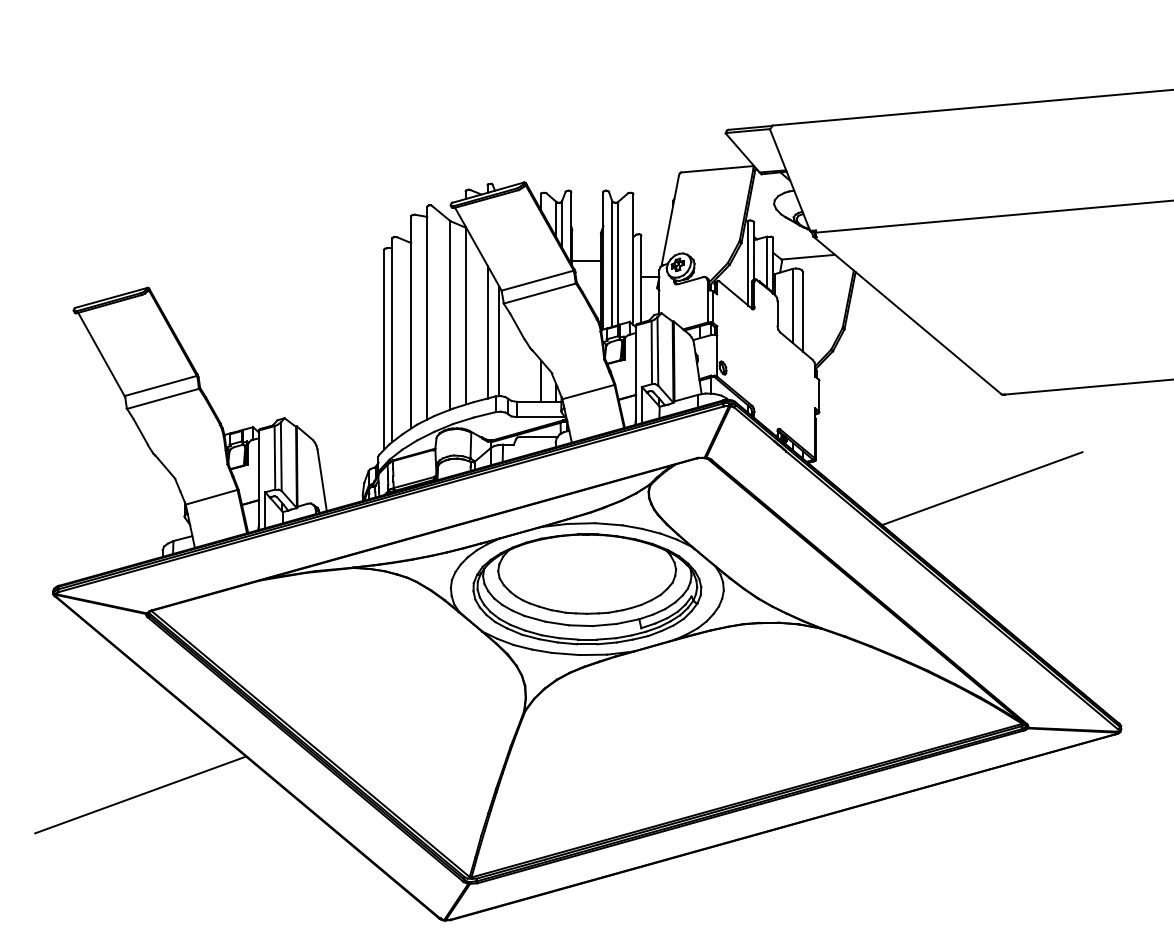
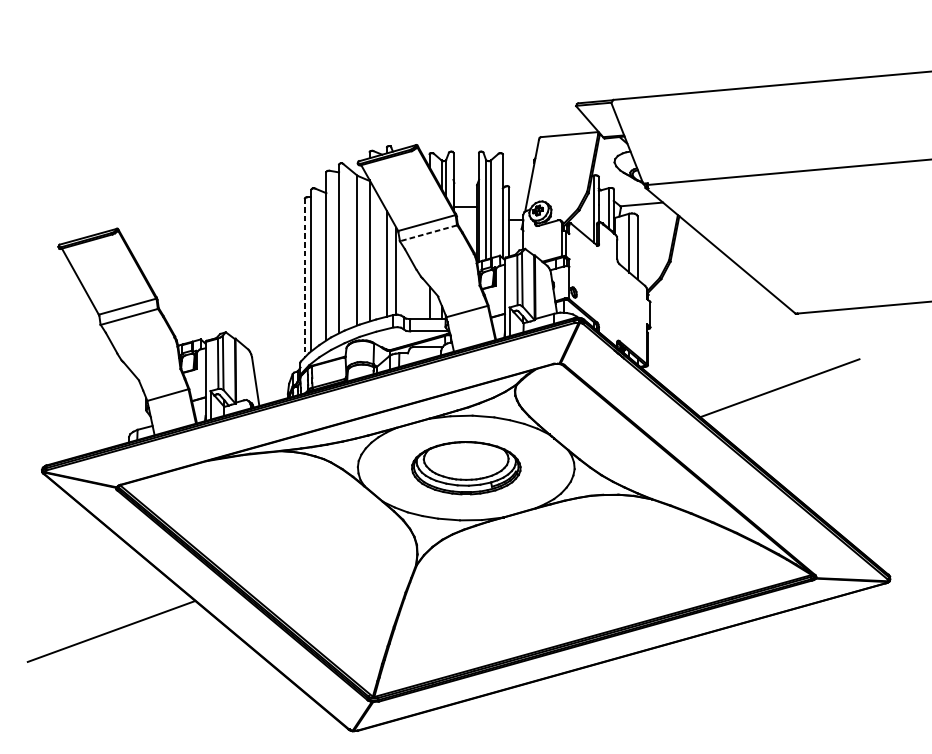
line: (539, 293) -> (428, 233), solid -> dashed
line: (384, 349) -> (305, 277), solid -> dashed
part: (587, 589) -> (466, 468), size x0.6

